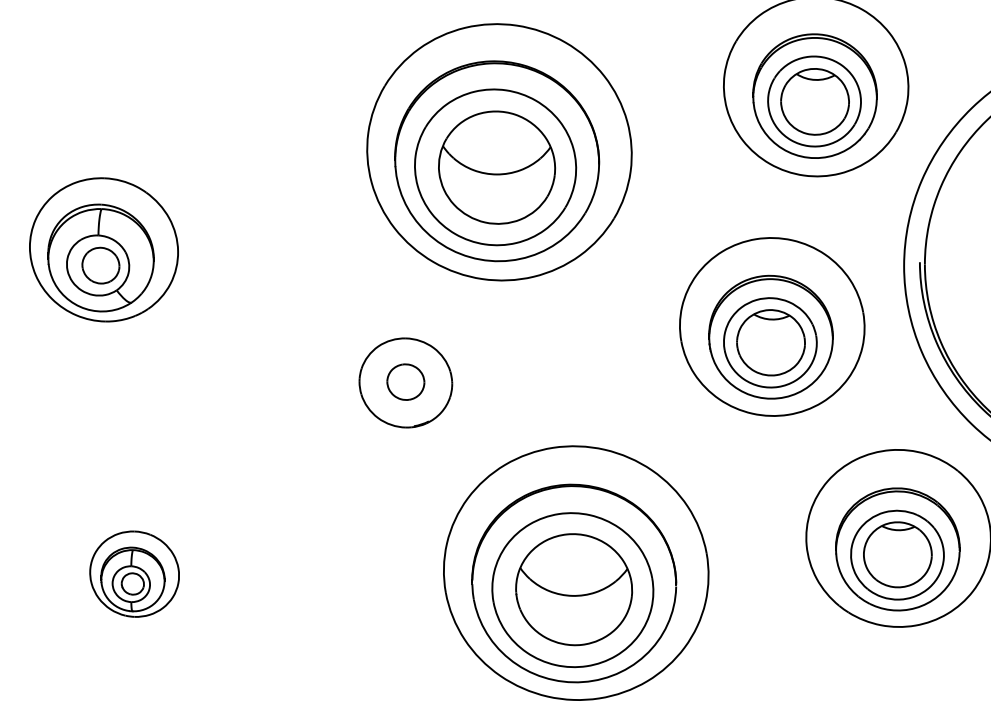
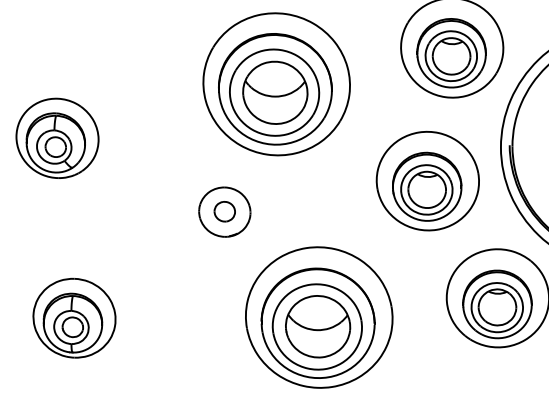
part: (134, 573) -> (74, 317), size x1.67

